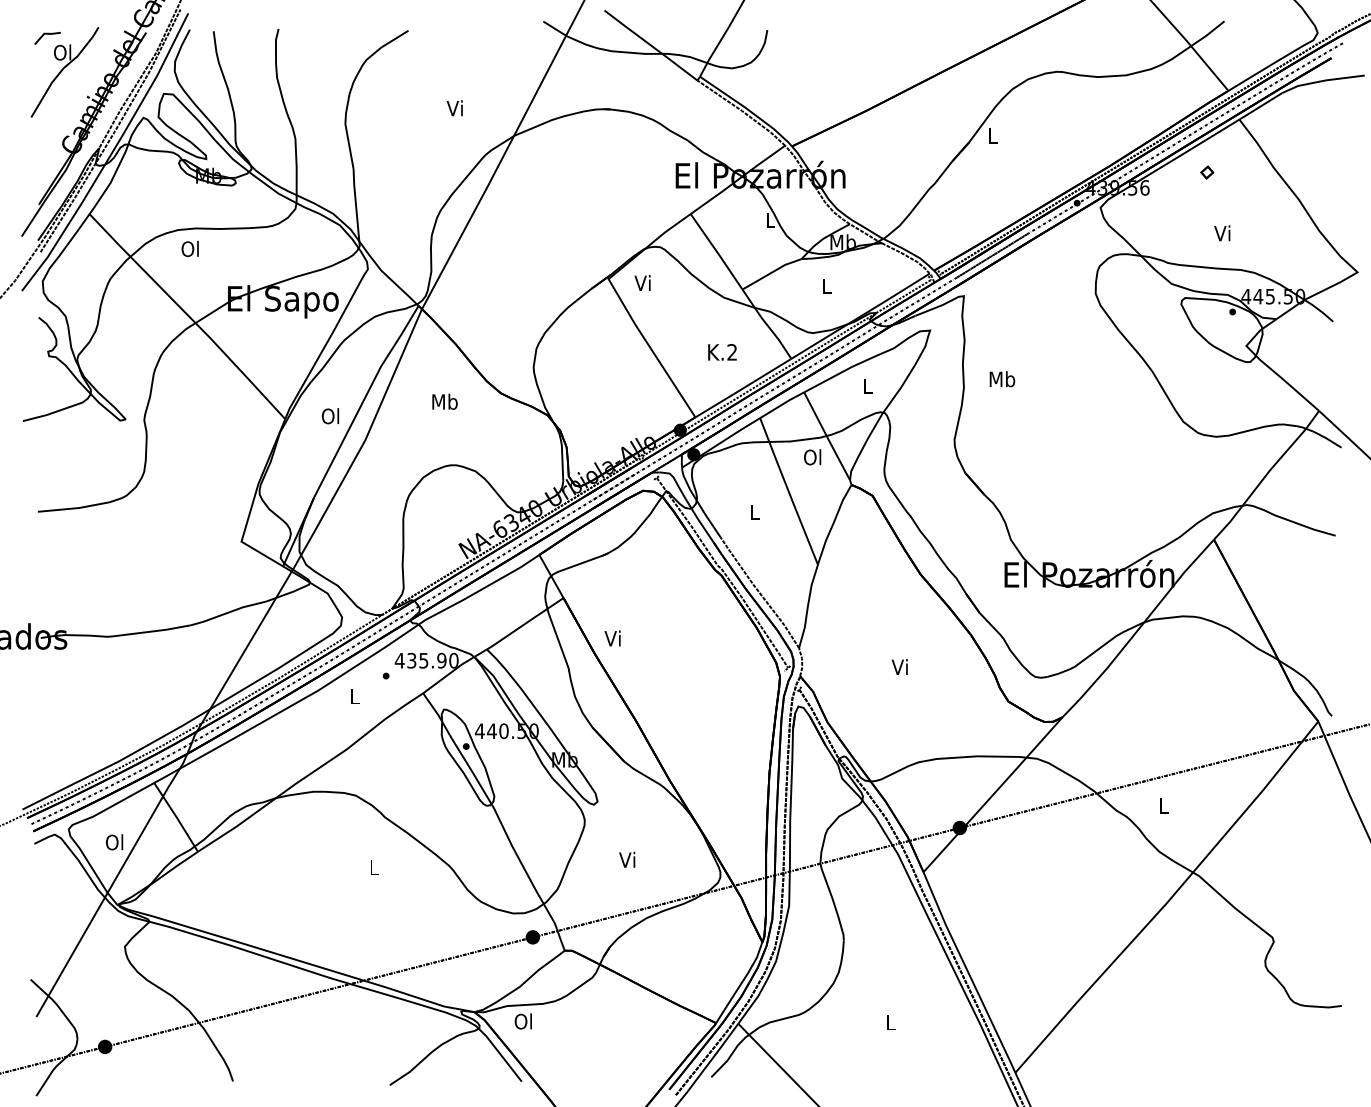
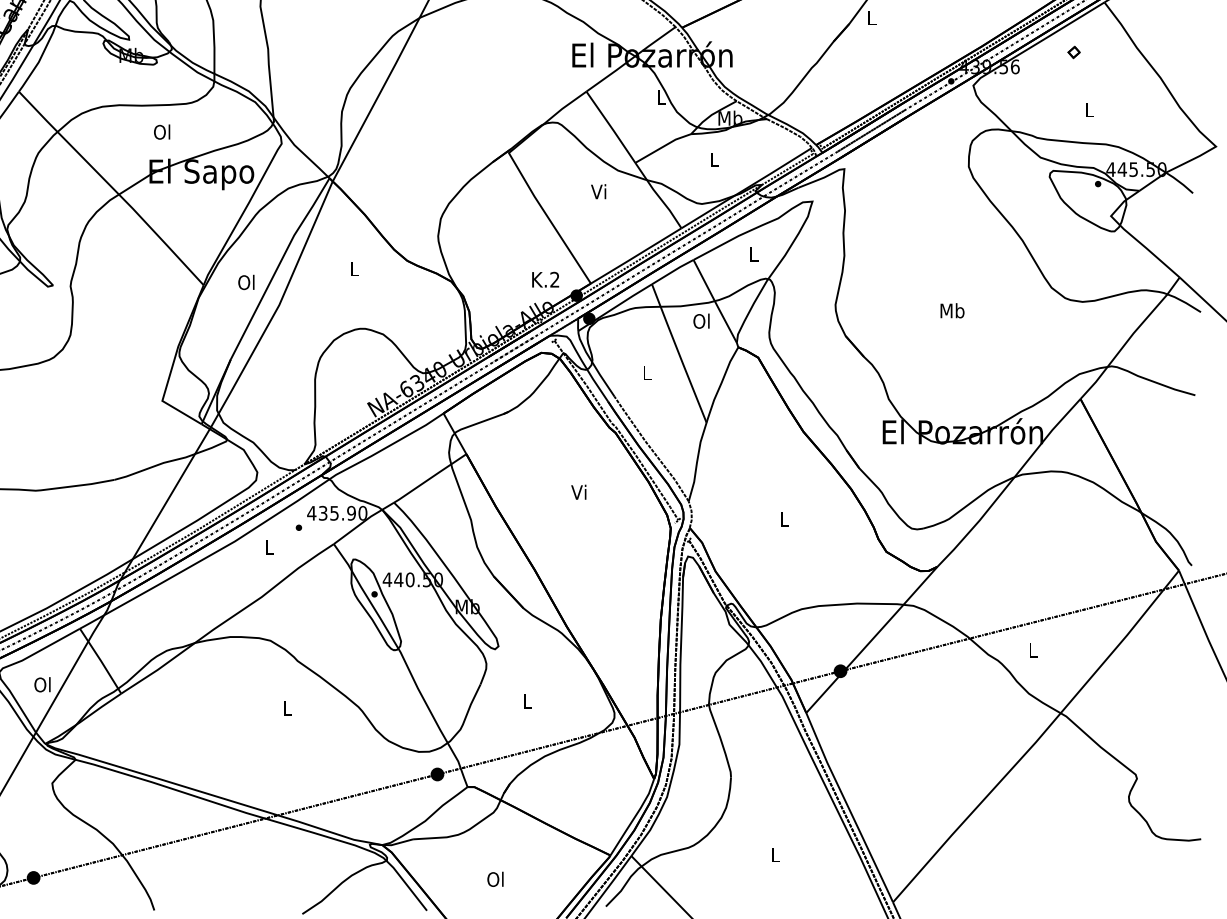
text: (1222, 233) -> (1088, 109), Vi -> L
text: (189, 248) -> (161, 131), moved
text: (642, 282) -> (598, 191), moved
text: (722, 352) -> (545, 279), moved
text: (1002, 379) -> (952, 311), moved
text: (444, 401) -> (354, 268), Mb -> L
text: (612, 638) -> (578, 492), moved
text: (899, 666) -> (783, 518), Vi -> L
text: (627, 859) -> (526, 700), Vi -> L
text: (522, 1021) -> (494, 879), moved

